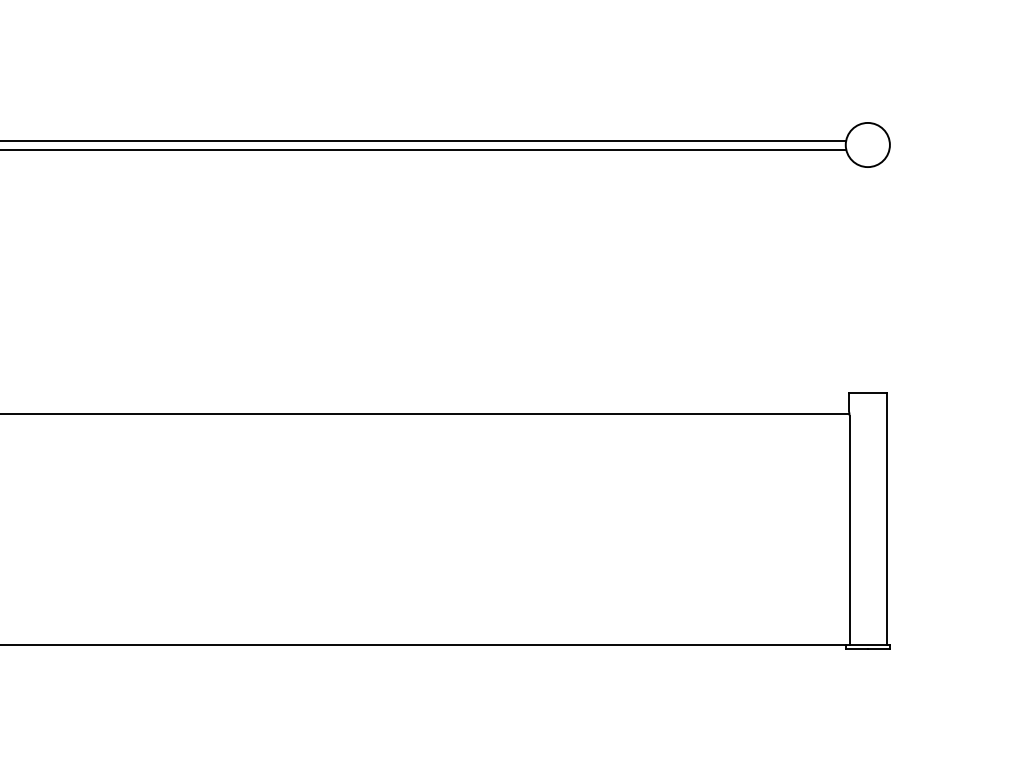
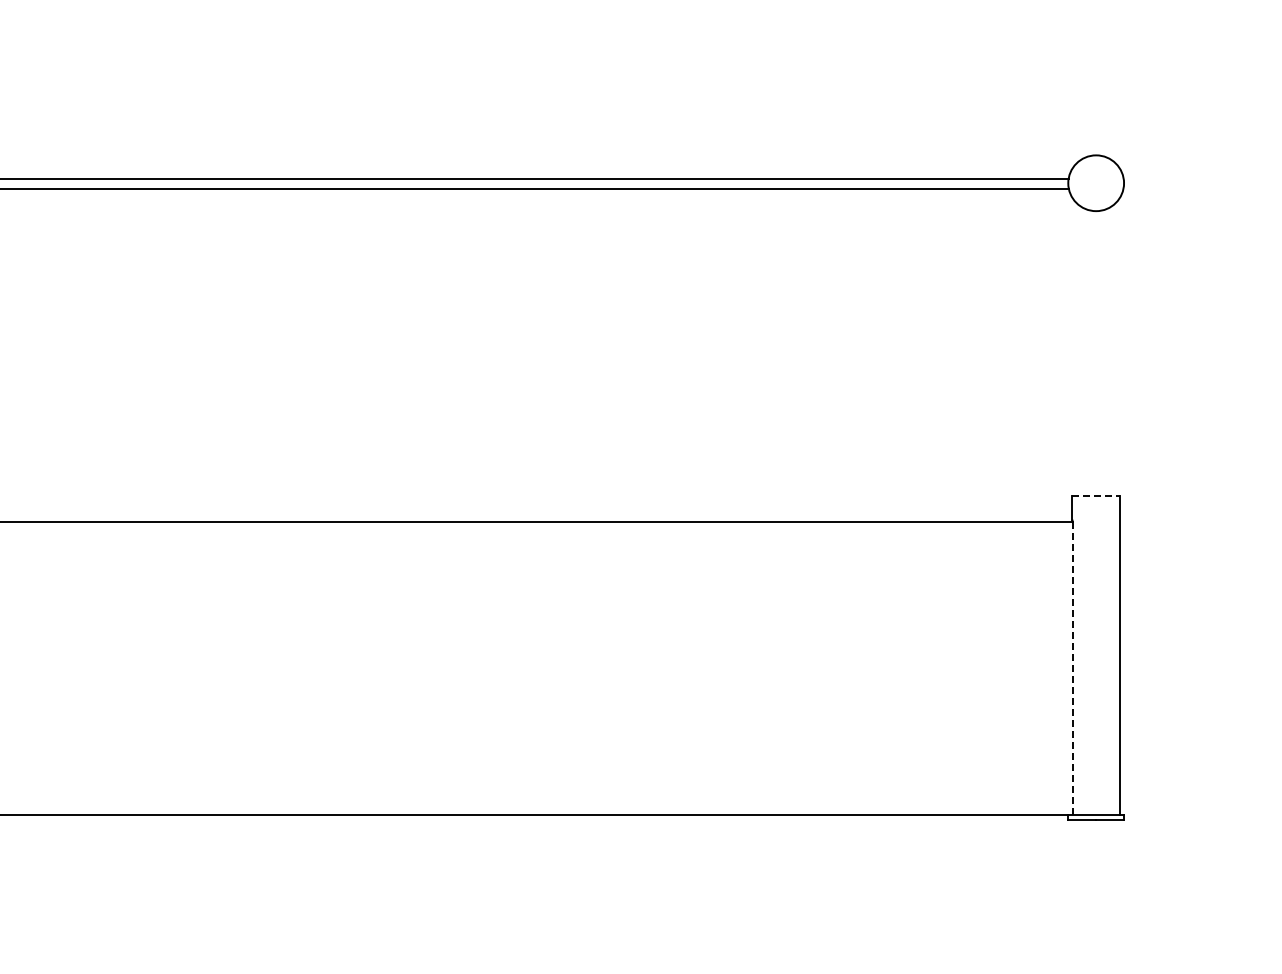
line: (868, 392) -> (1096, 495), solid -> dashed
line: (849, 529) -> (1073, 669), solid -> dashed

